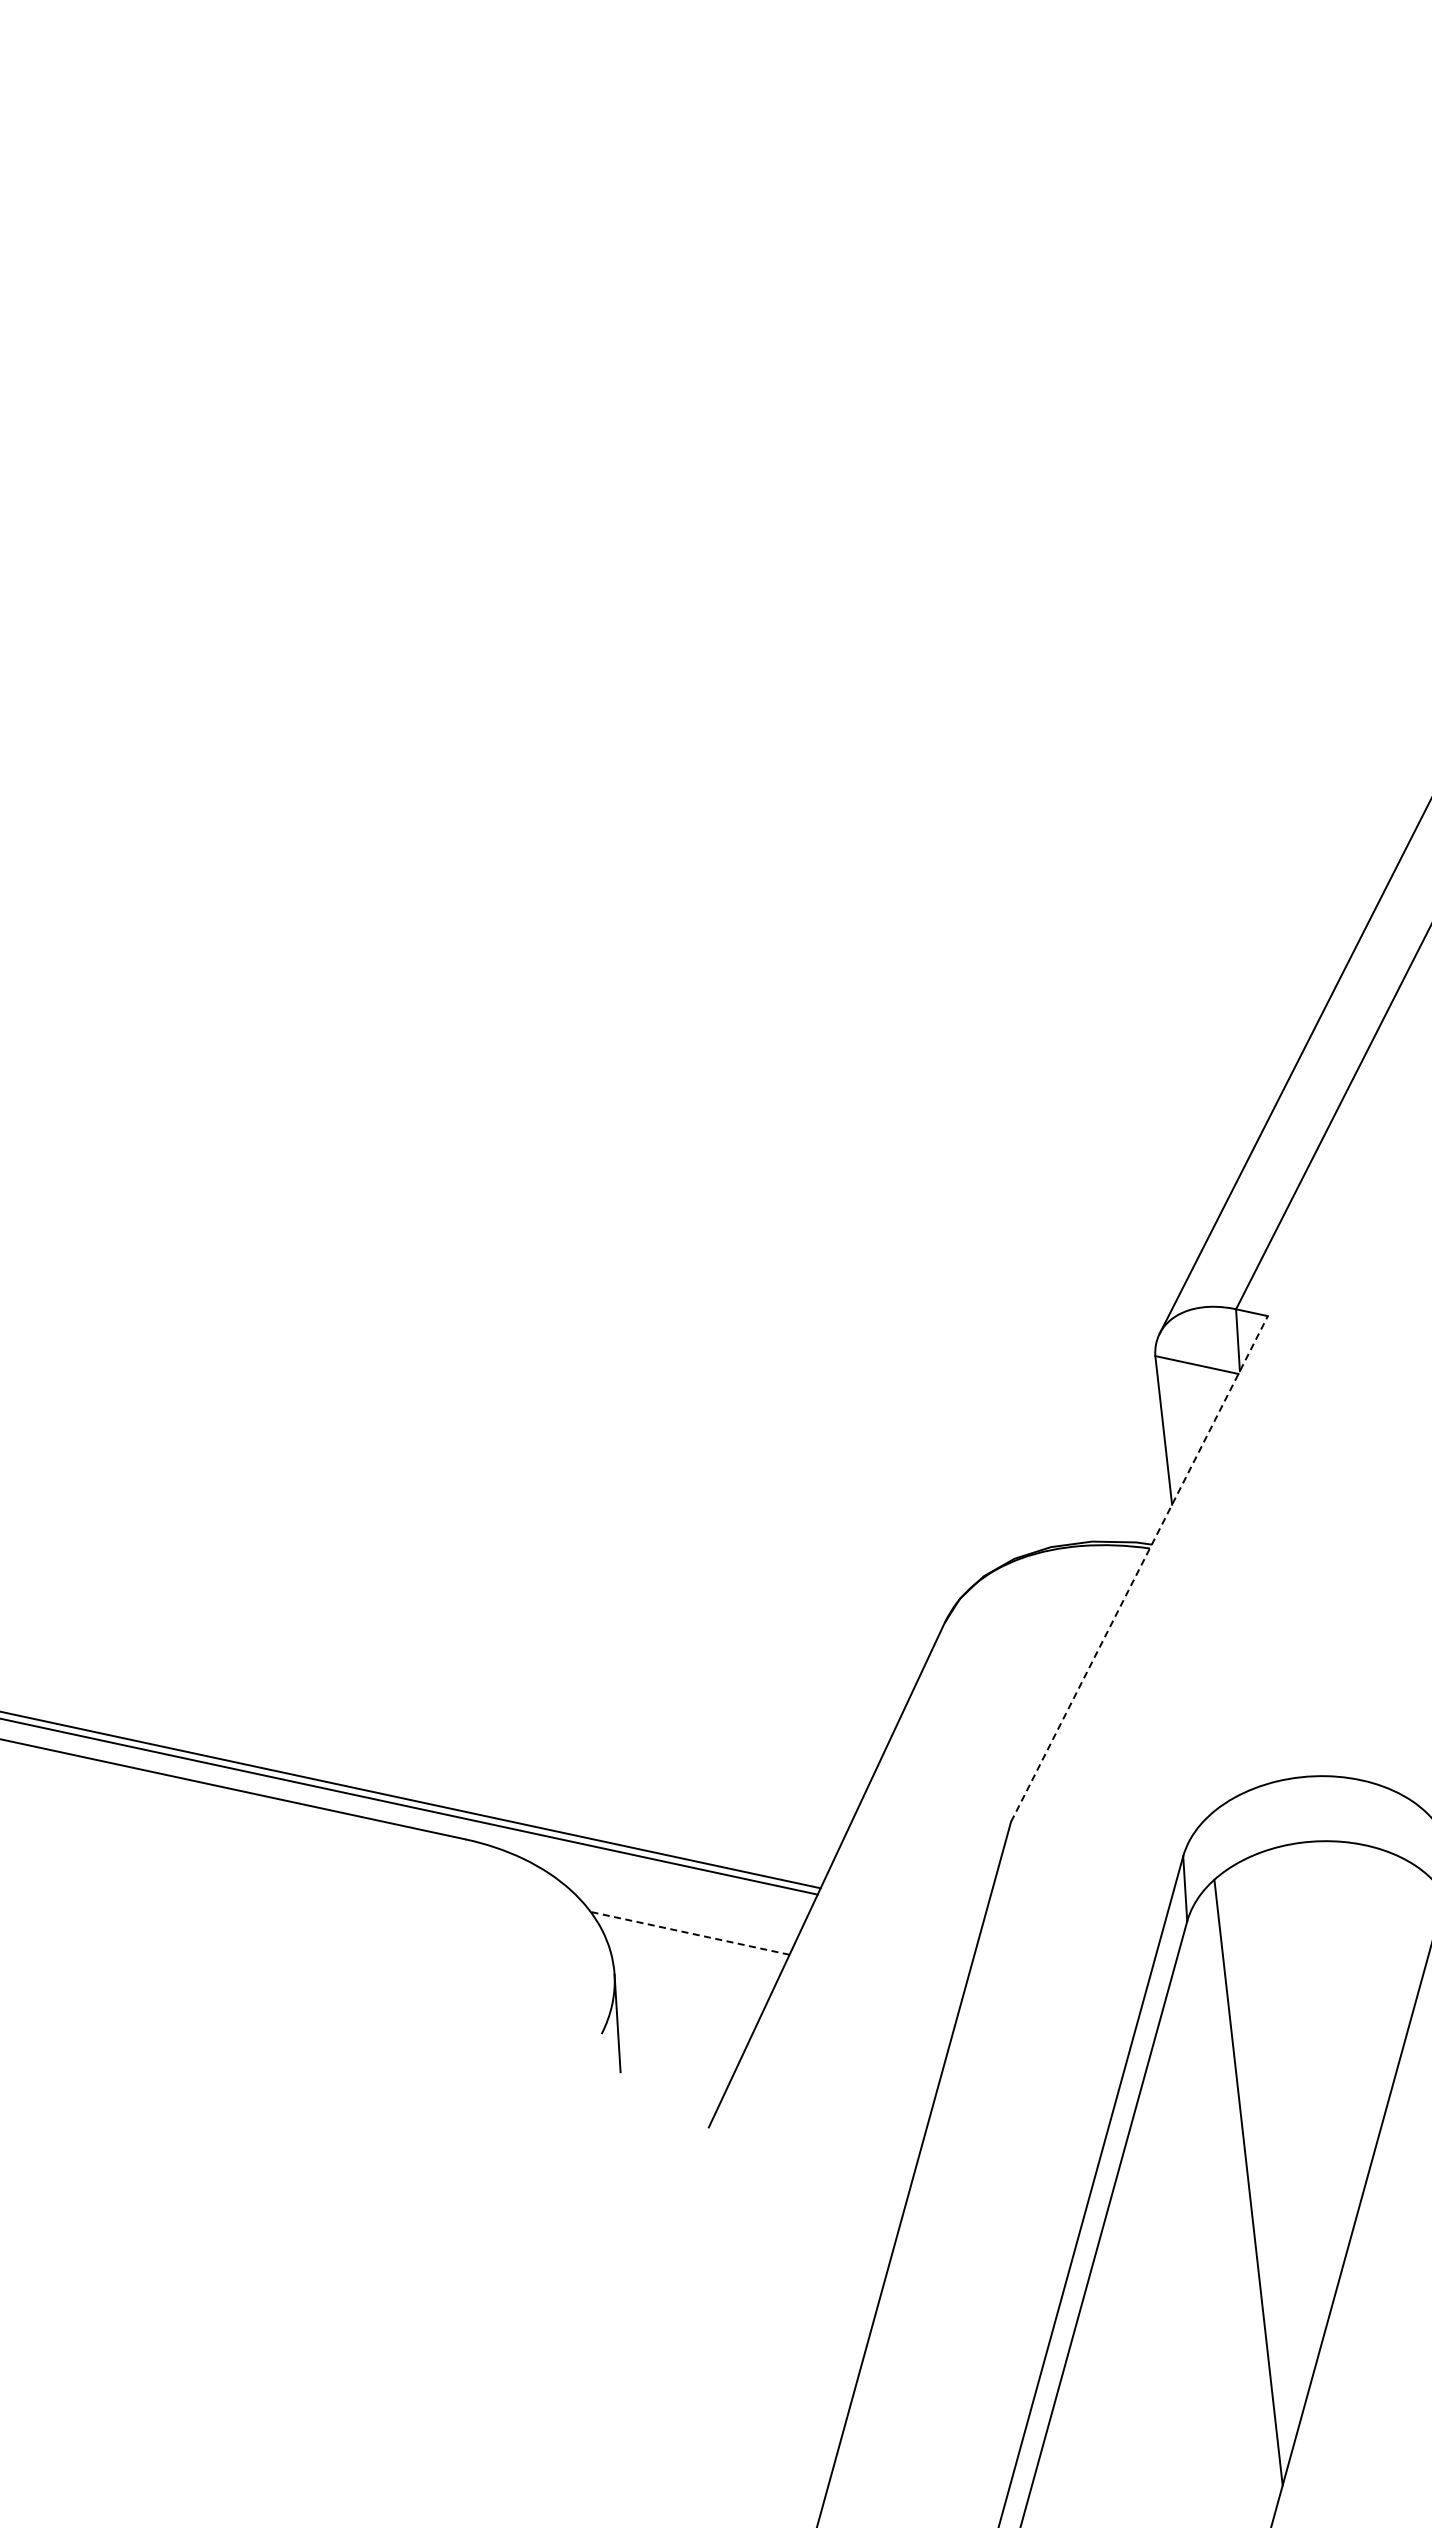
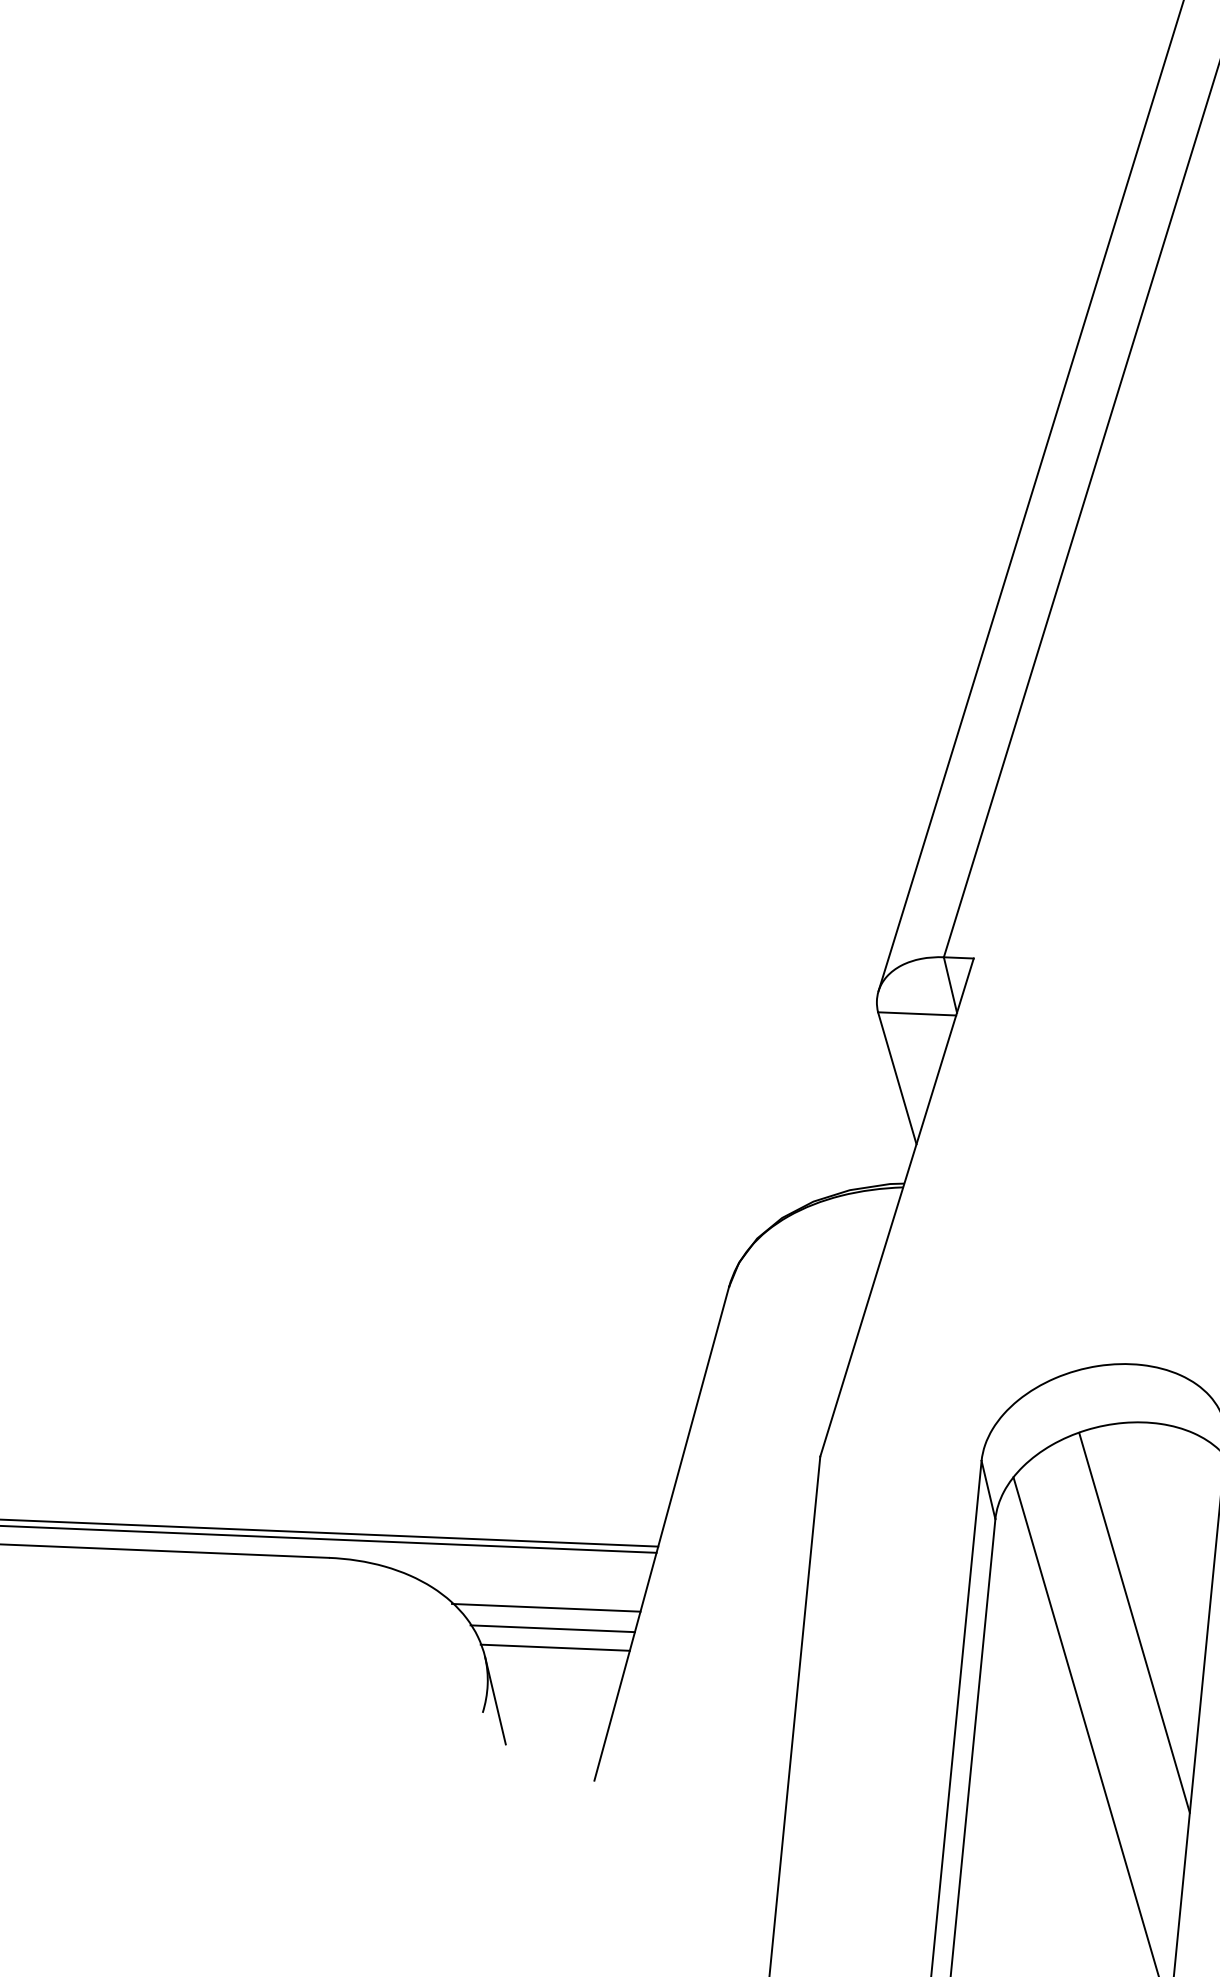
line: (1139, 1569) -> (897, 1208), dashed -> solid
line: (689, 1933) -> (546, 1608), dashed -> solid
line: (691, 1956) -> (551, 1628), added
line: (691, 1977) -> (555, 1647), added
line: (1317, 2058) -> (1134, 1623), added

